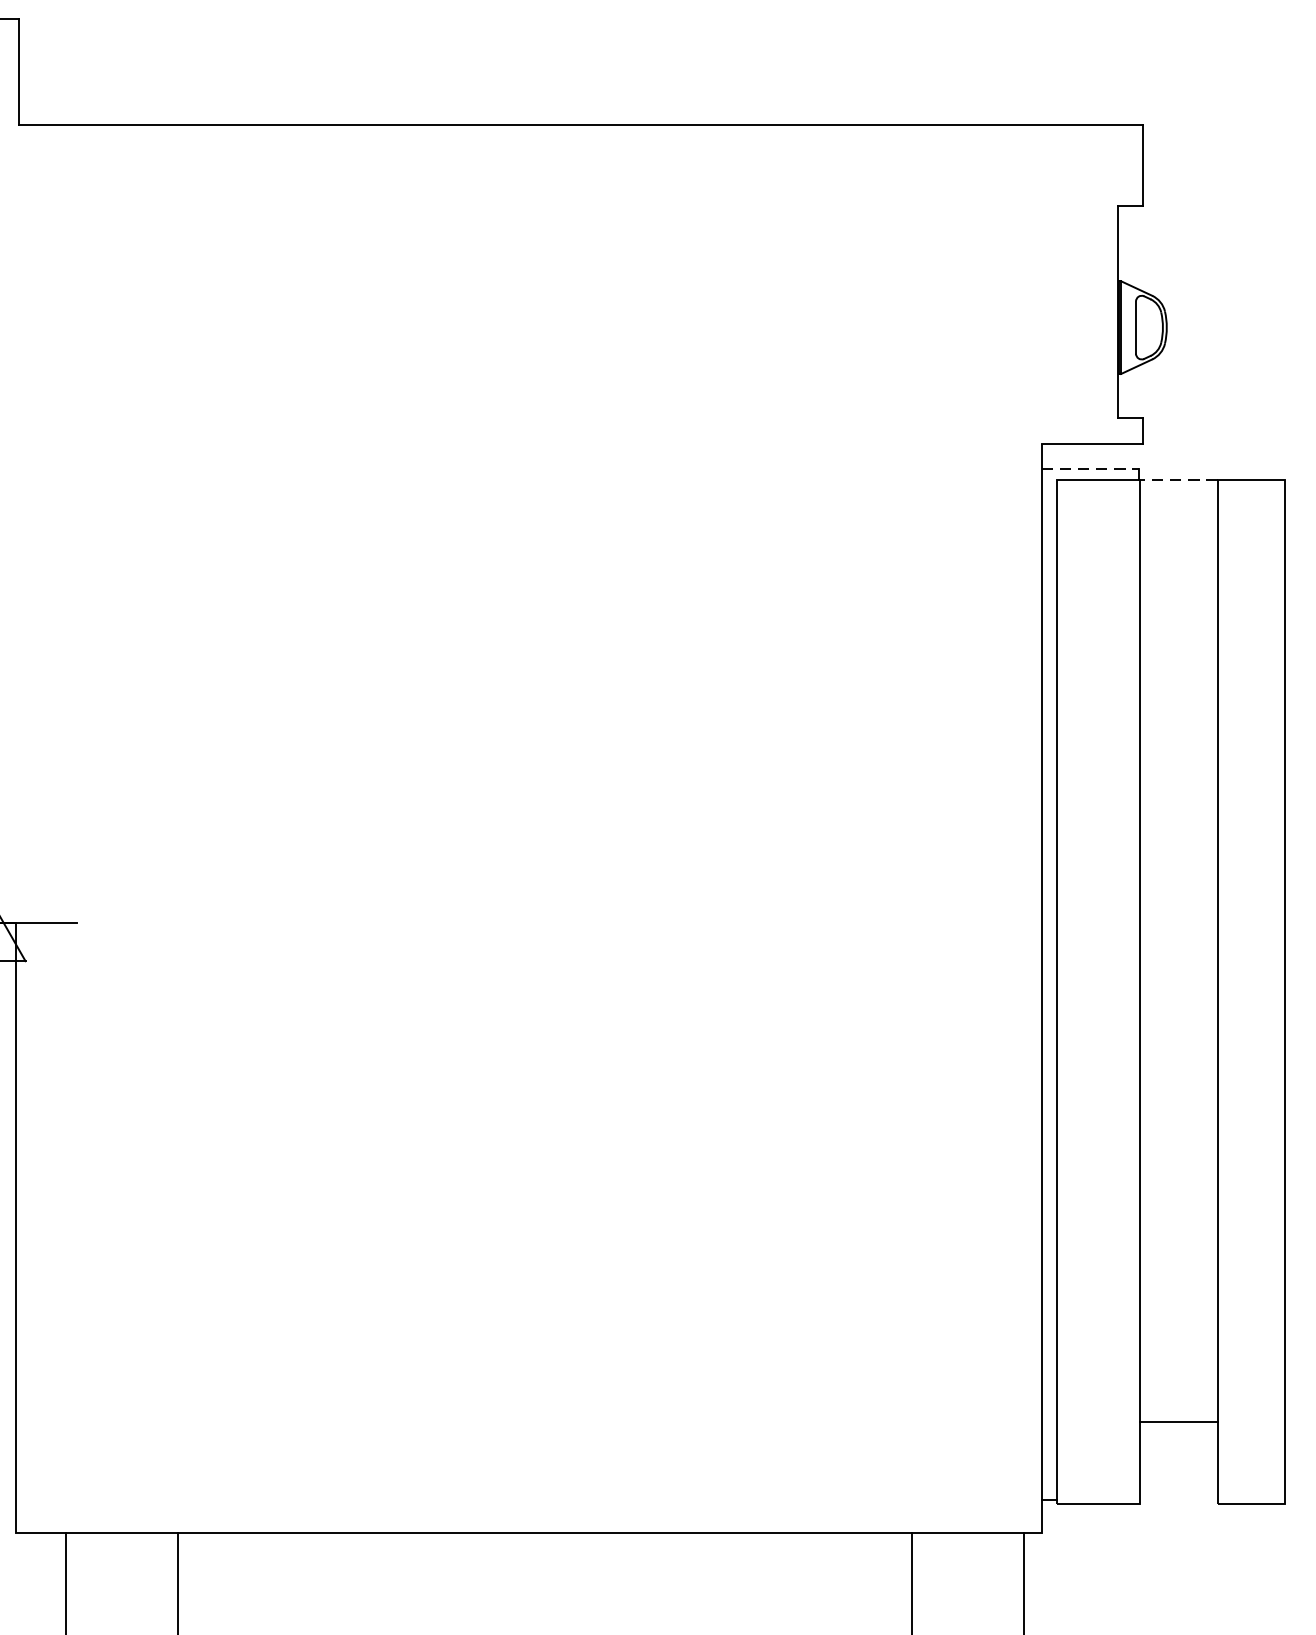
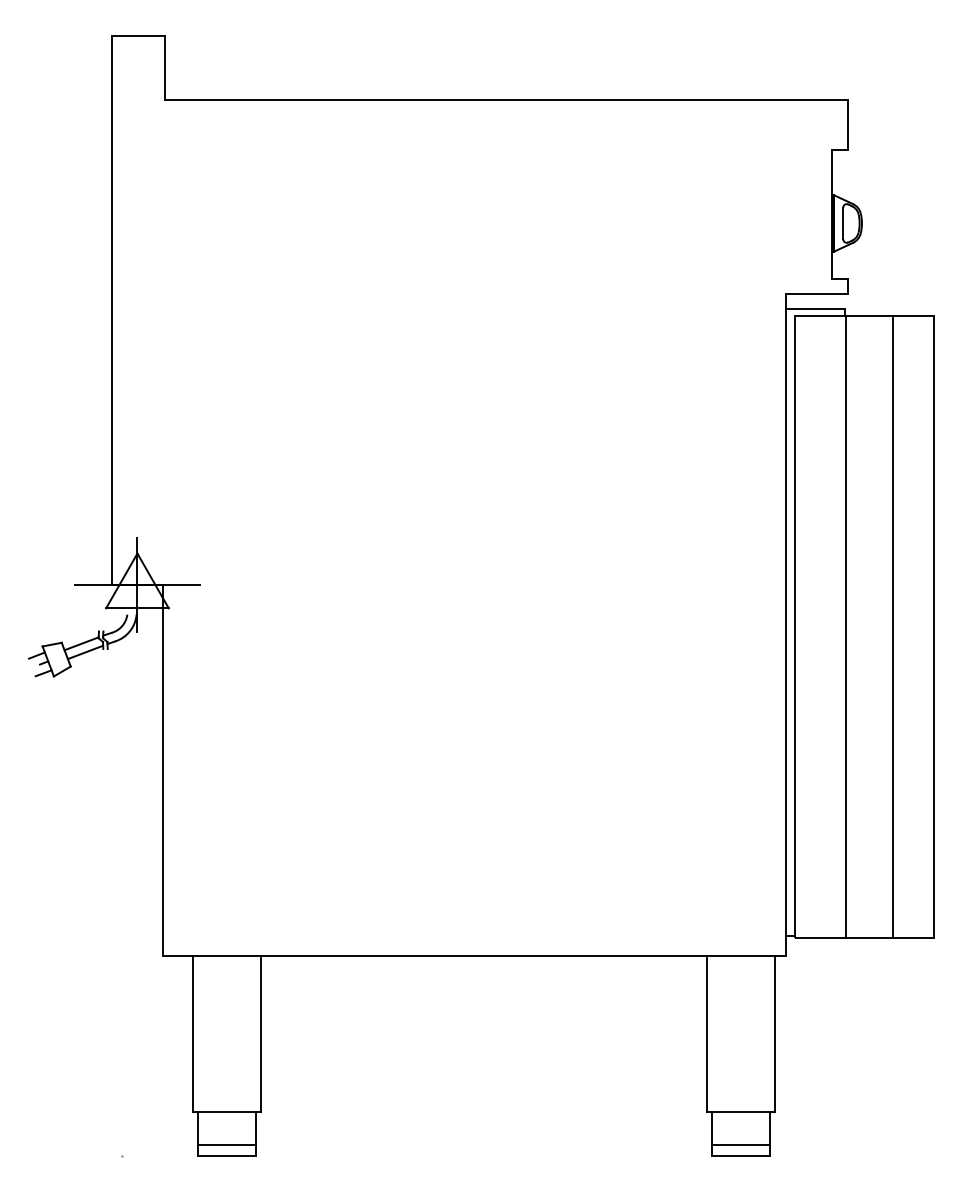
line: (1090, 469) -> (815, 309), dashed -> solid
line: (1179, 480) -> (869, 316), dashed -> solid
line: (1177, 1422) -> (868, 938), moved

